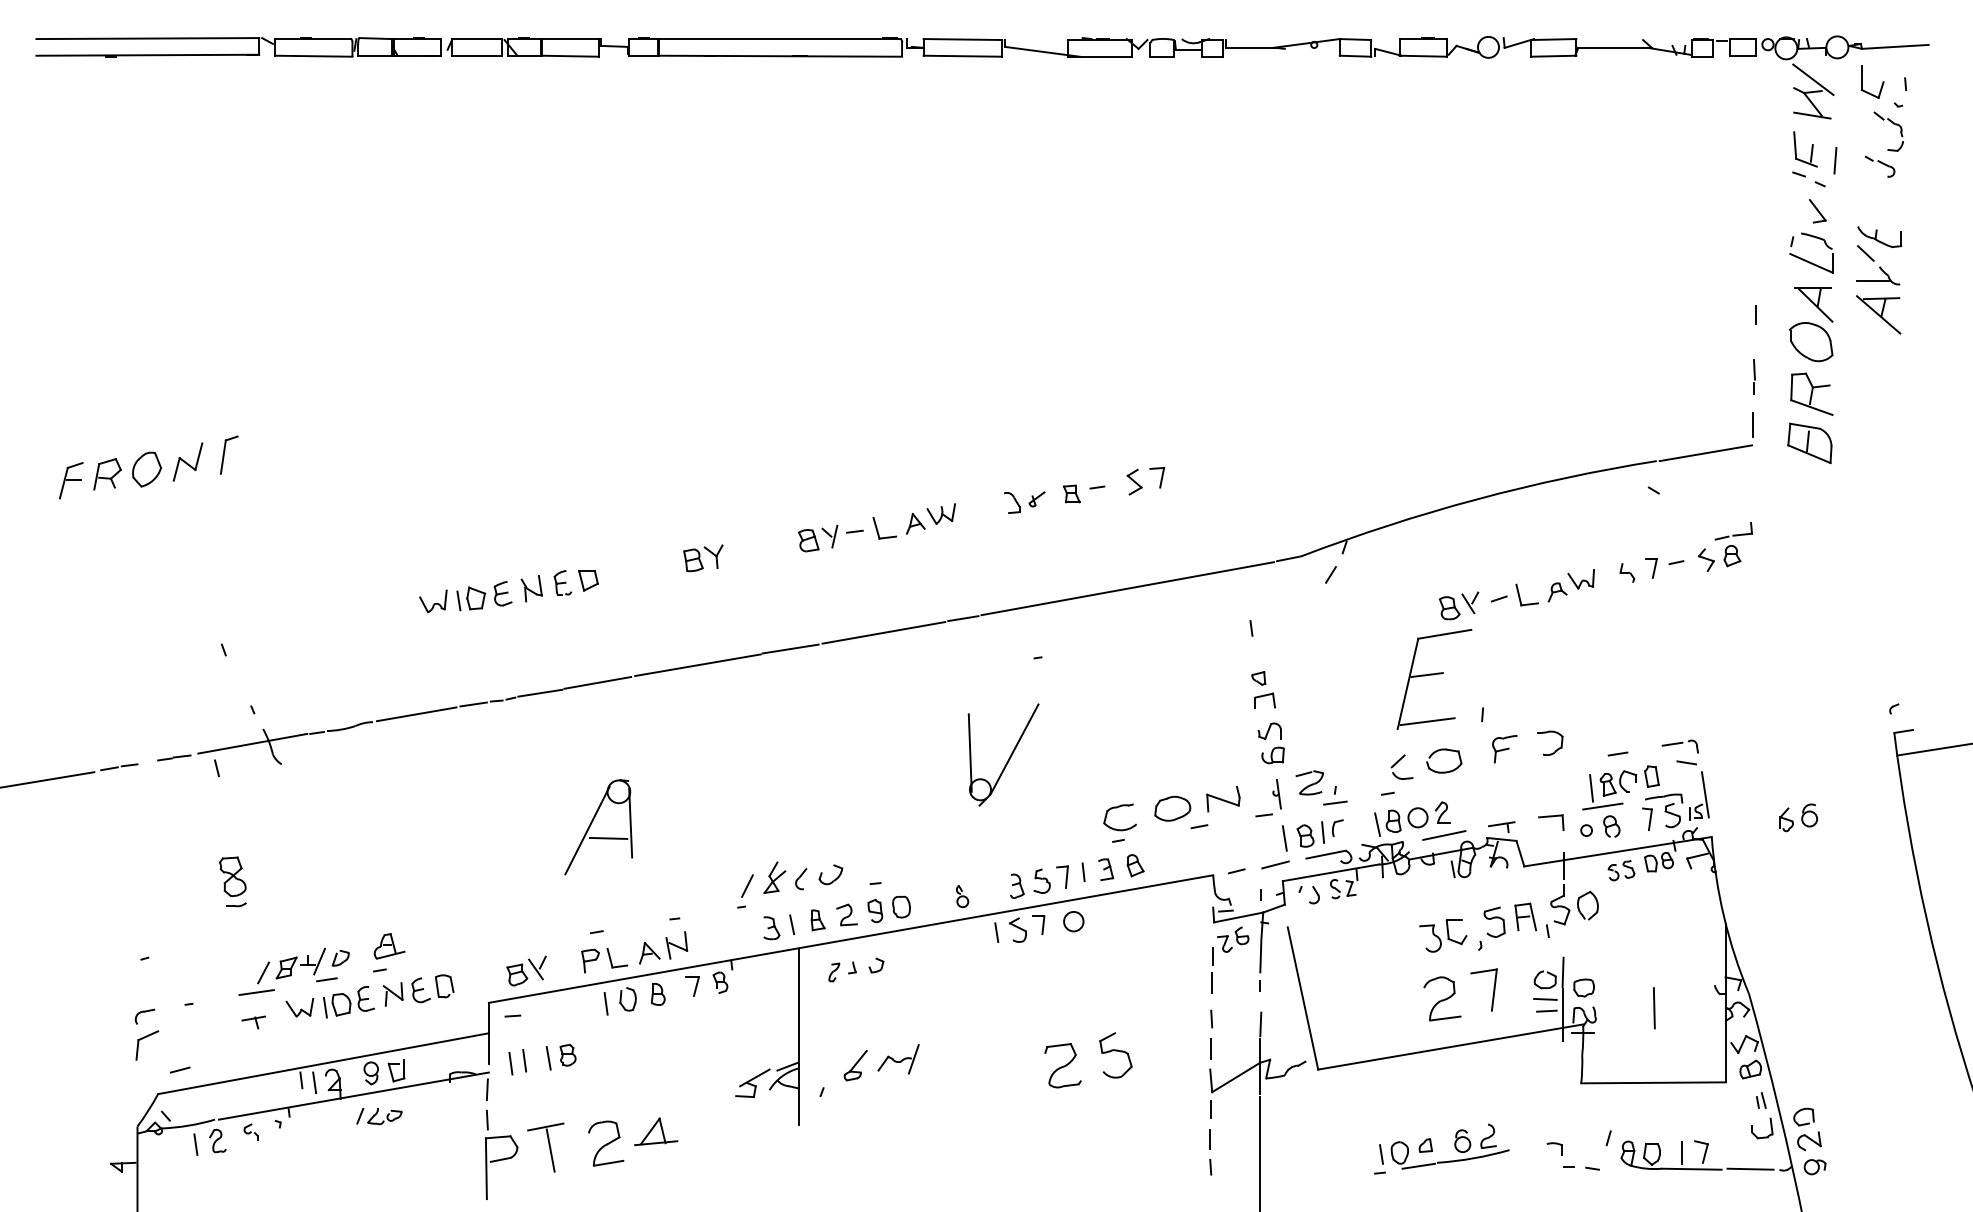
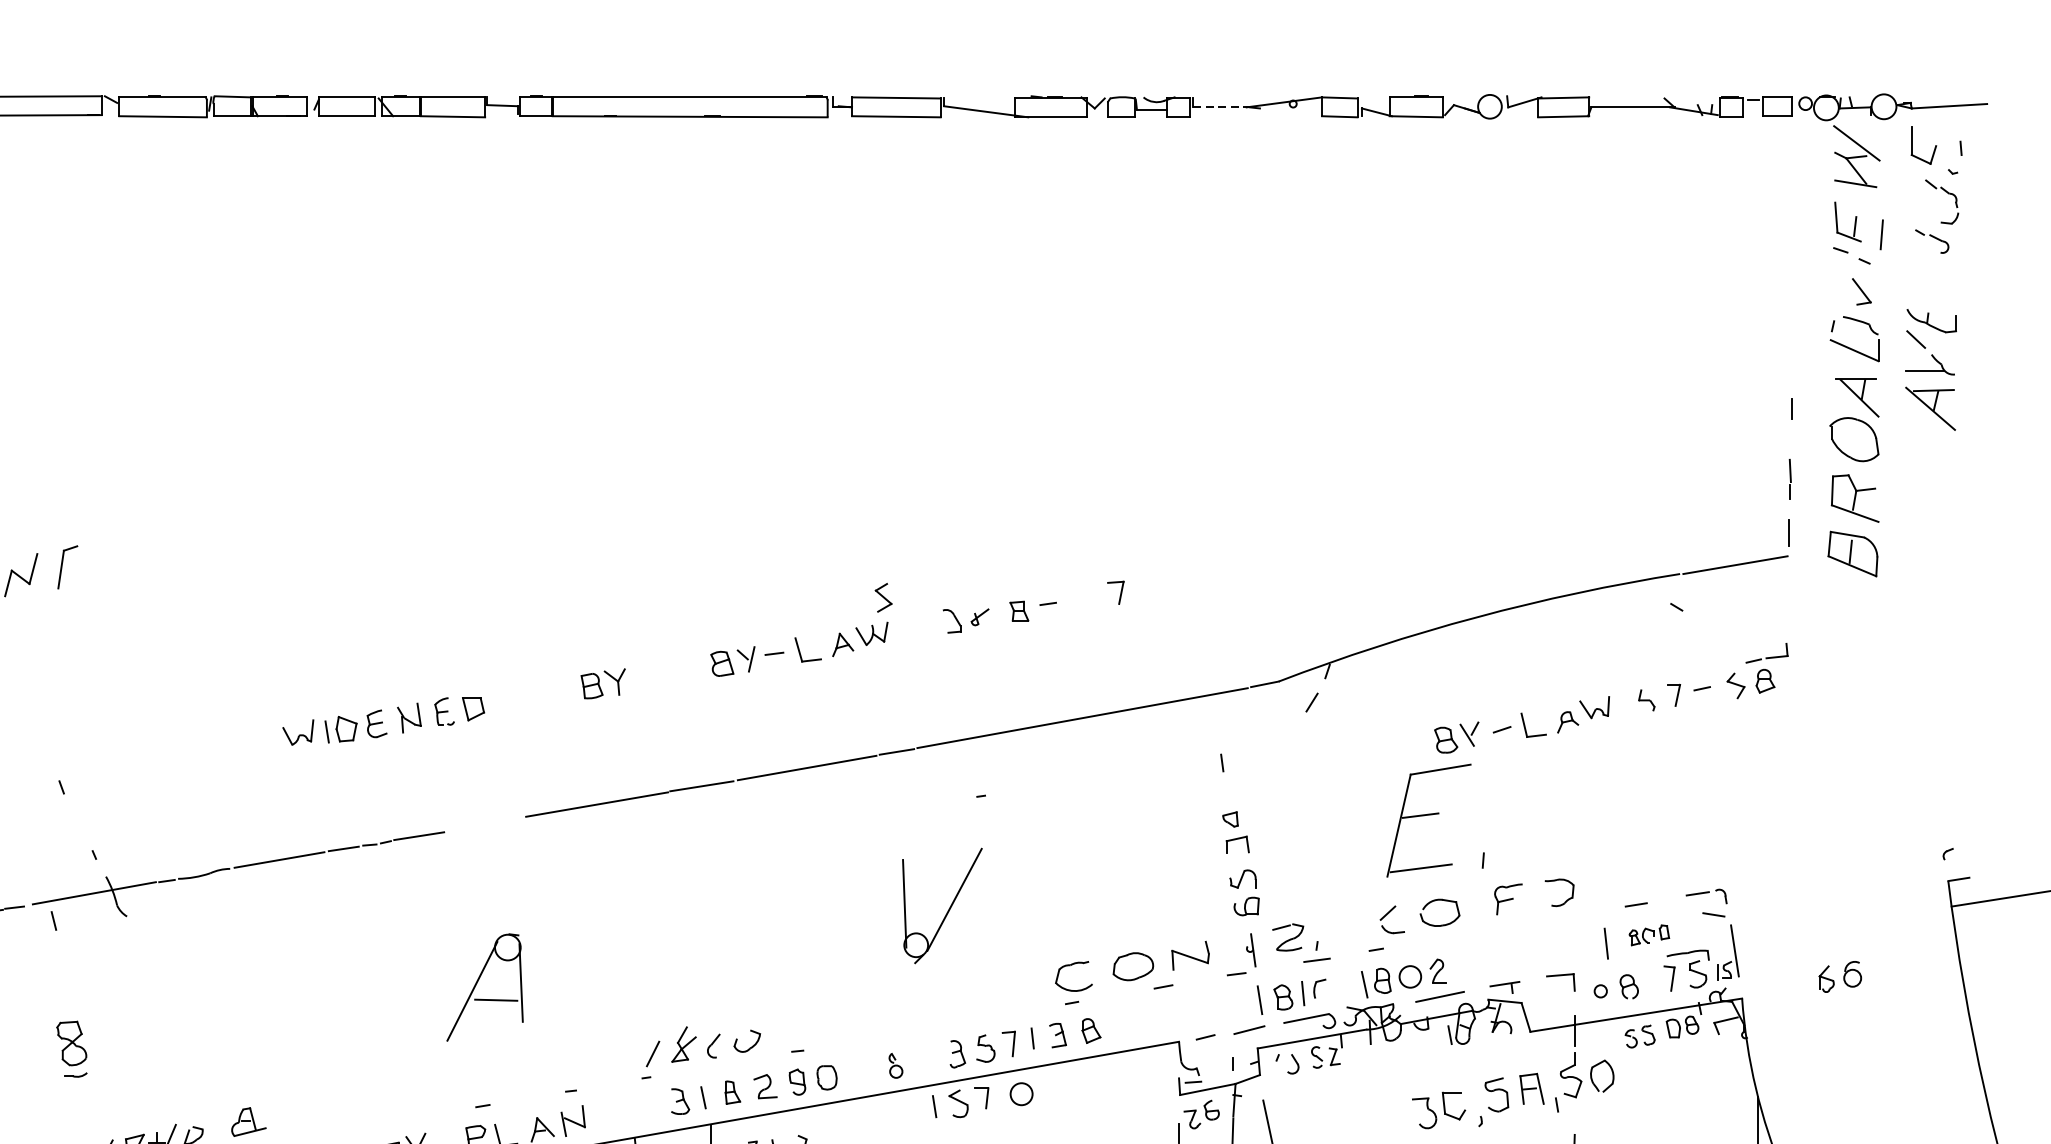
line: (1251, 47) -> (1222, 106), solid -> dashed
part: (1134, 481) -> (883, 597), moved
line: (597, 682) -> (483, 824), removed
part: (1629, 780) -> (1649, 934), size x0.6
line: (1602, 806) -> (1618, 964), removed

